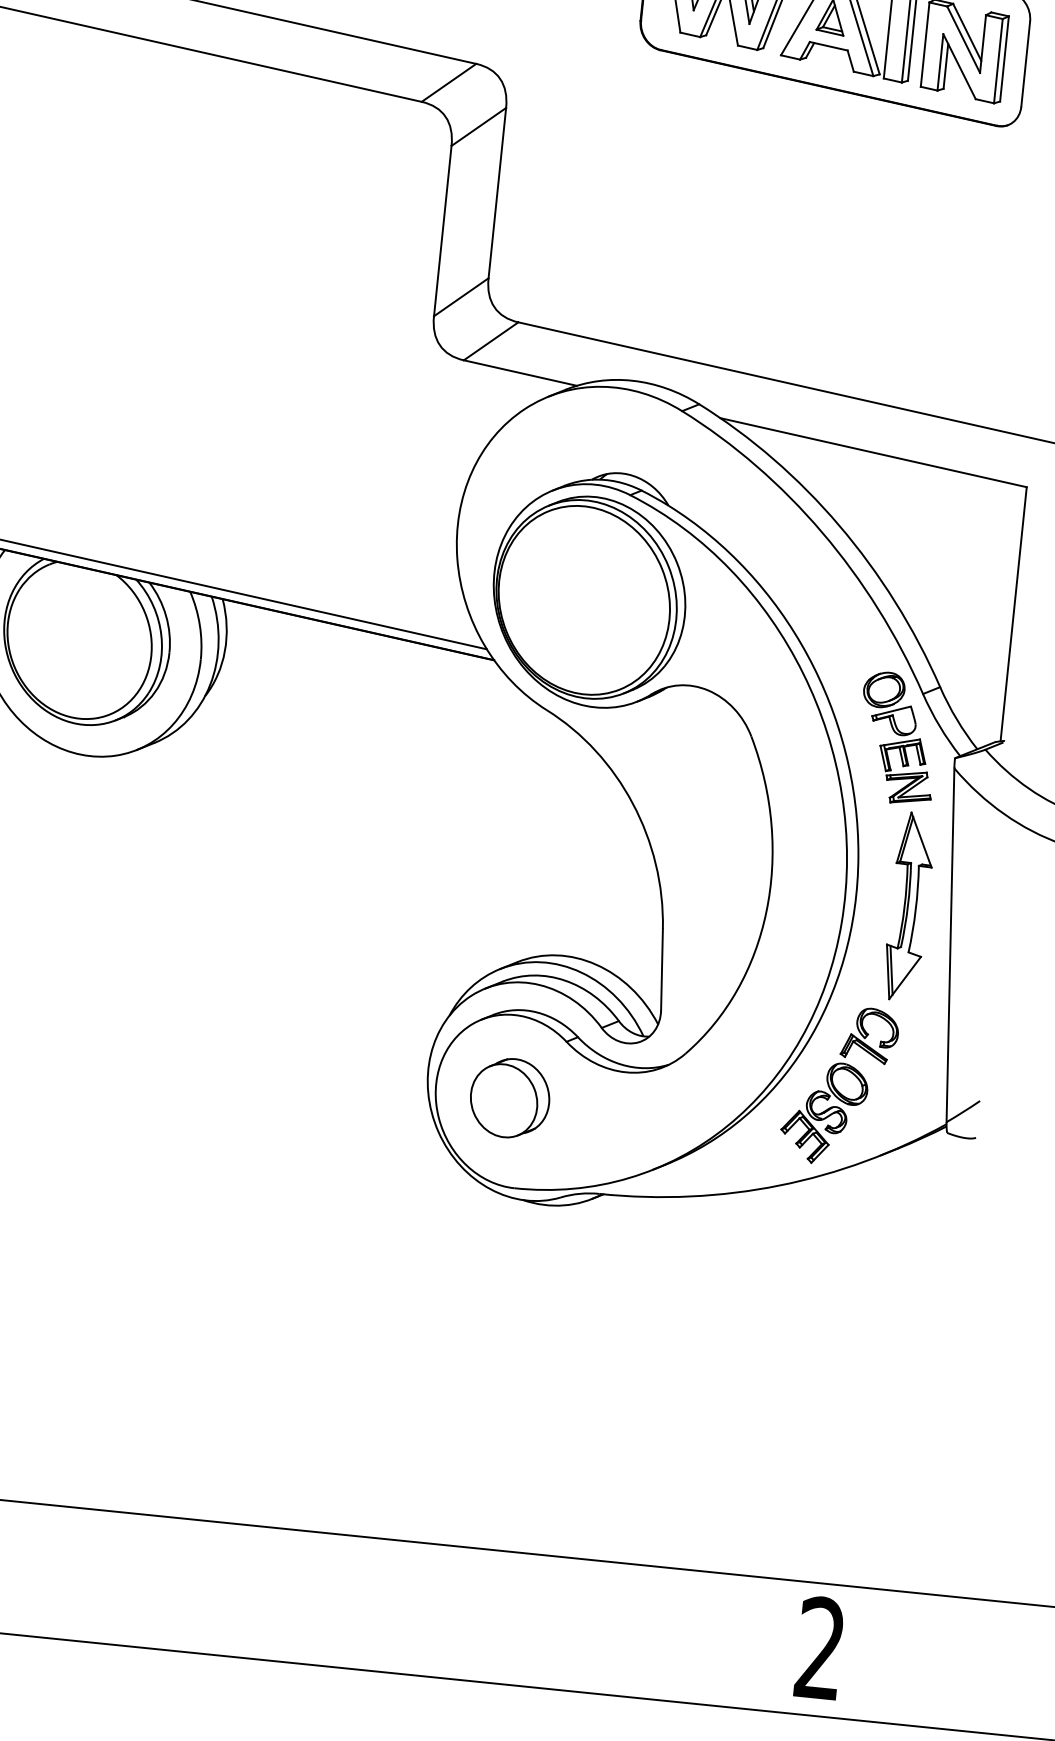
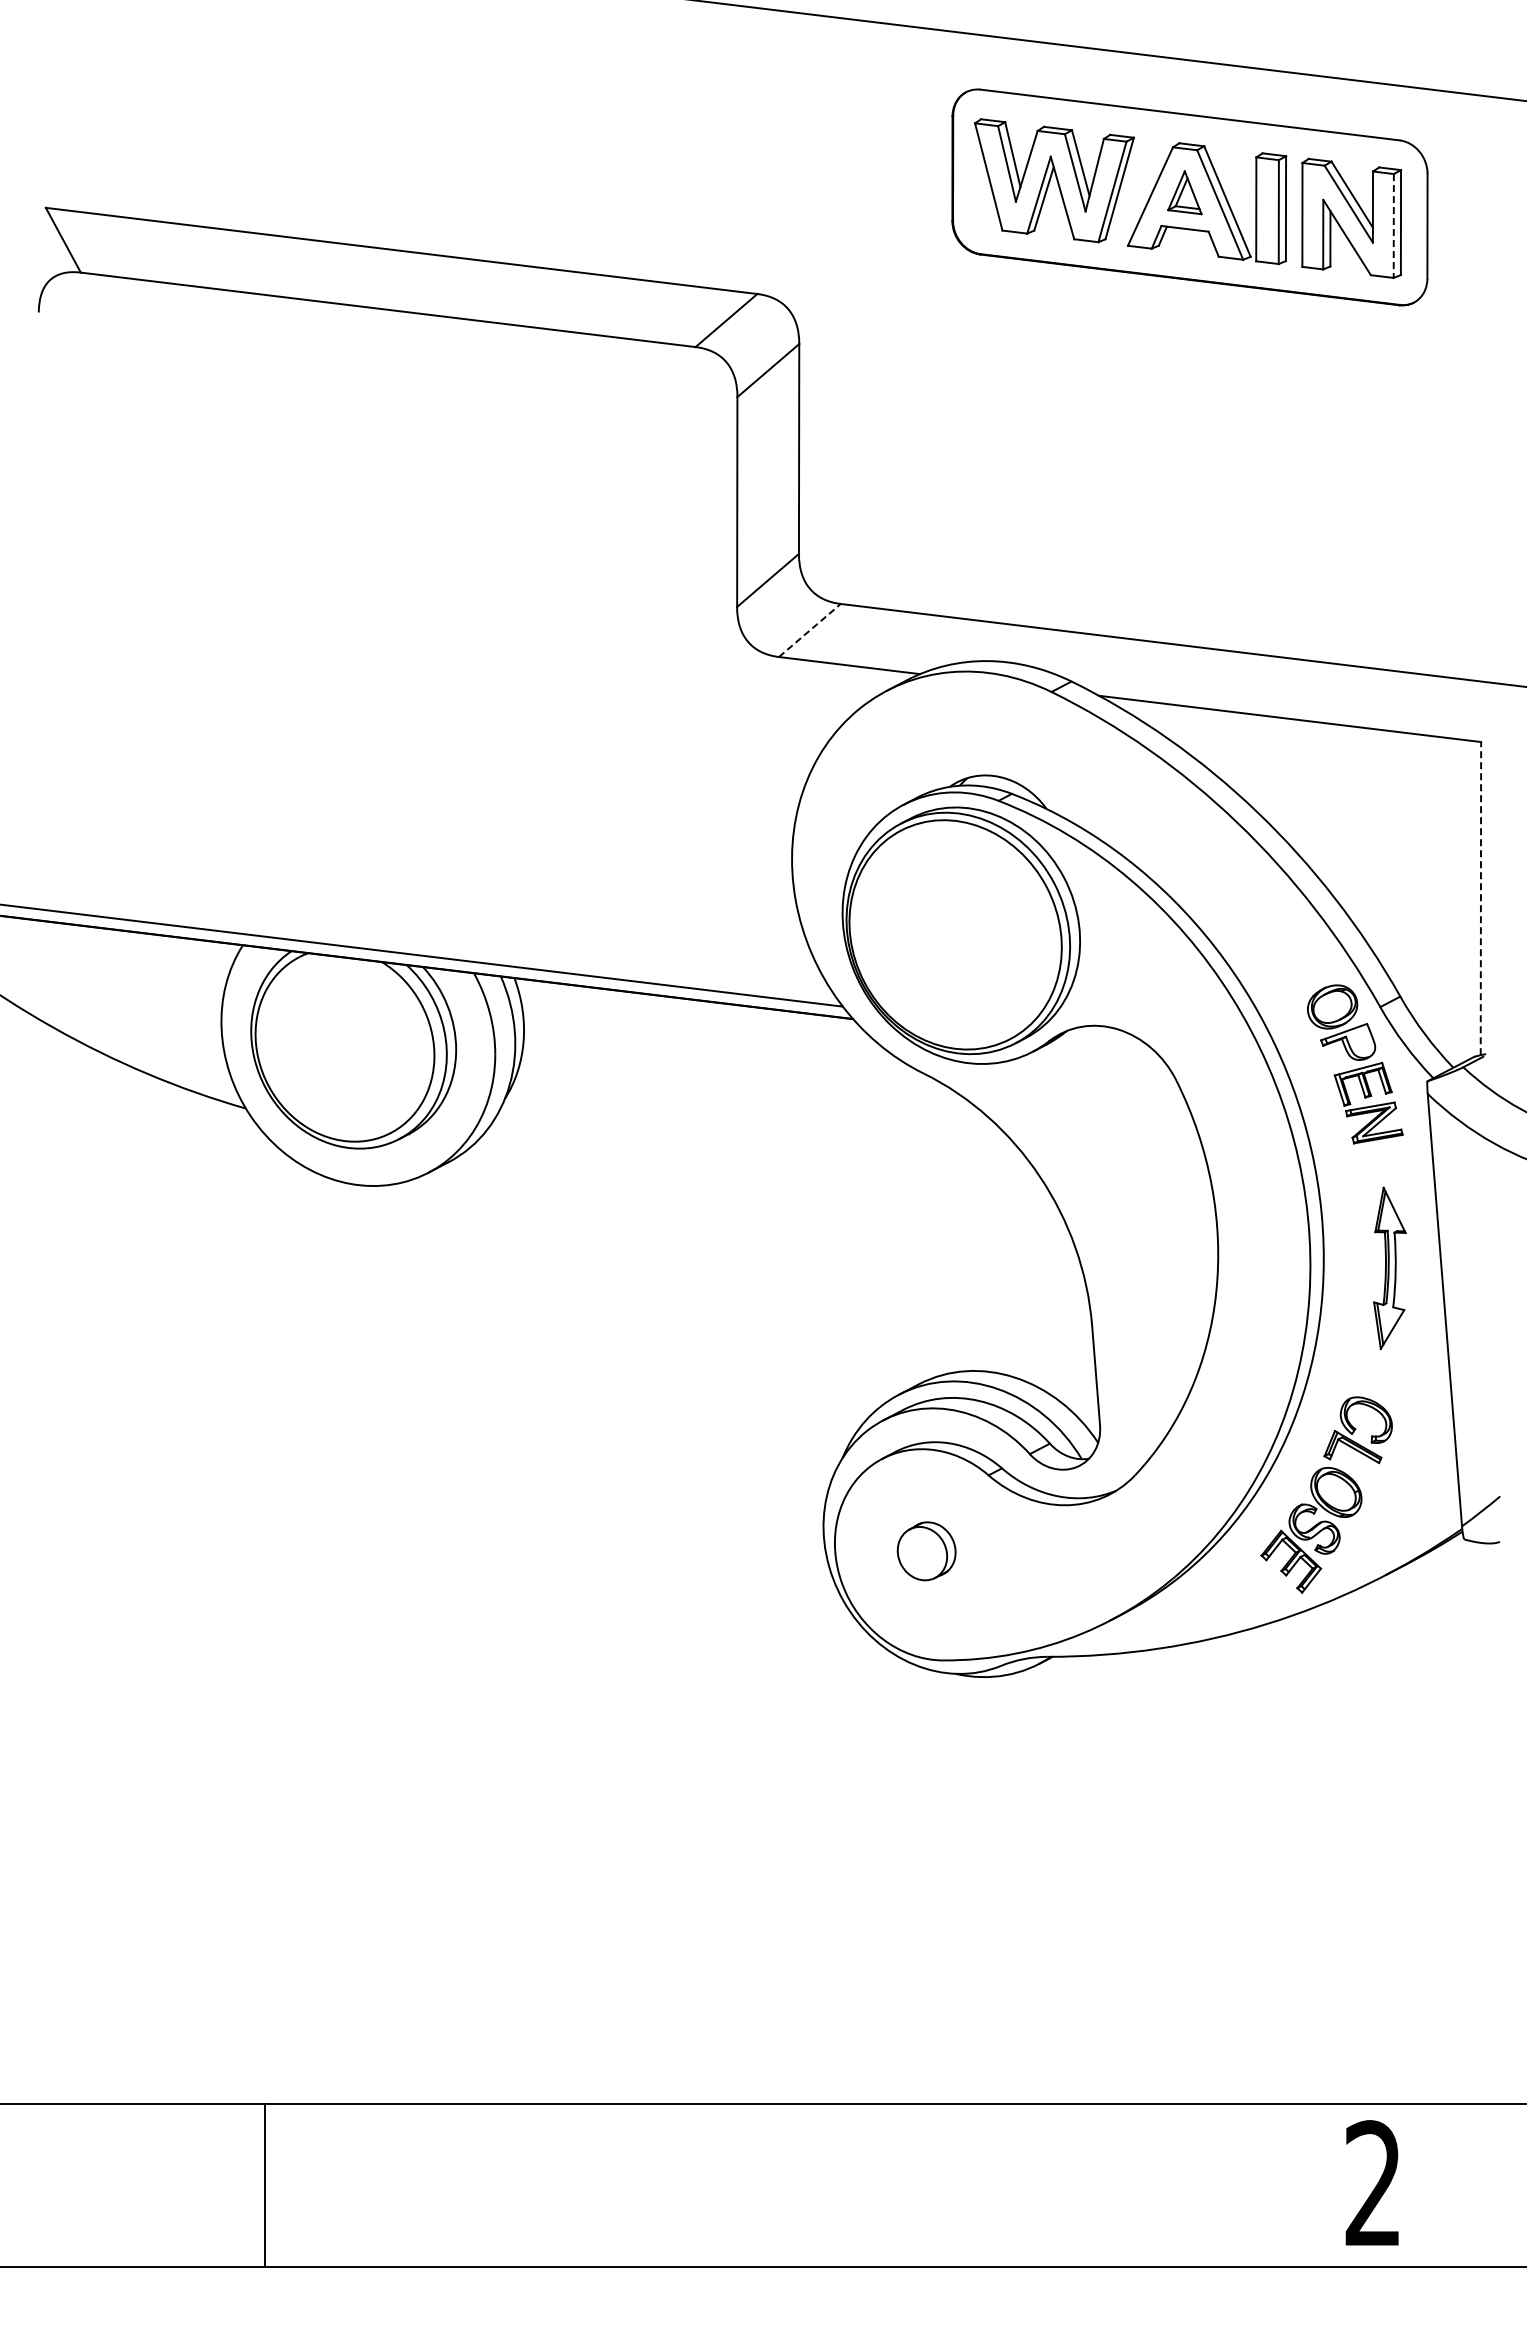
line: (998, 61) -> (1393, 226), solid -> dashed
line: (490, 341) -> (809, 630), solid -> dashed
line: (1013, 614) -> (1480, 898), solid -> dashed
part: (908, 906) -> (1389, 1268), size x0.7
part: (509, 1098) -> (926, 1551), size x0.6

